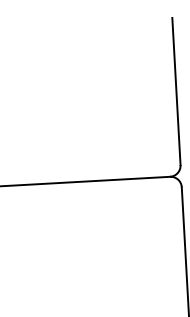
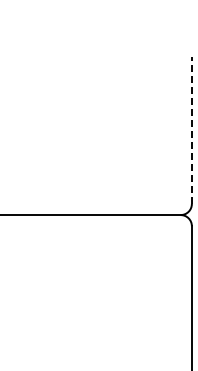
line: (176, 91) -> (191, 130), solid -> dashed

